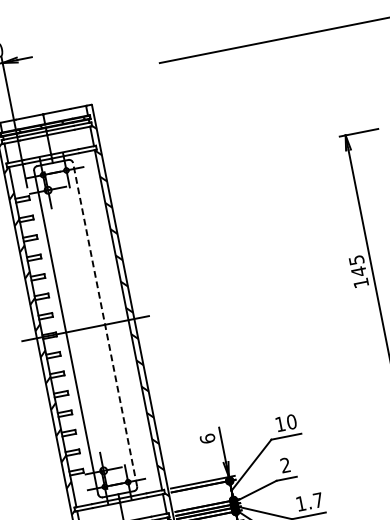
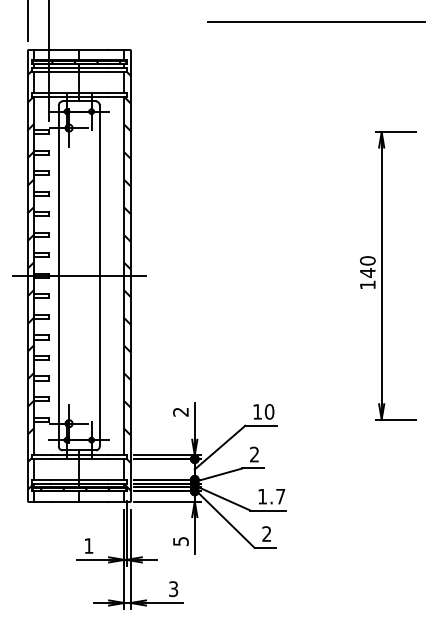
text: (356, 259) -> (367, 260), 145 -> 140
line: (104, 324) -> (99, 275), dashed -> solid
text: (207, 438) -> (180, 411), 6 -> 2

